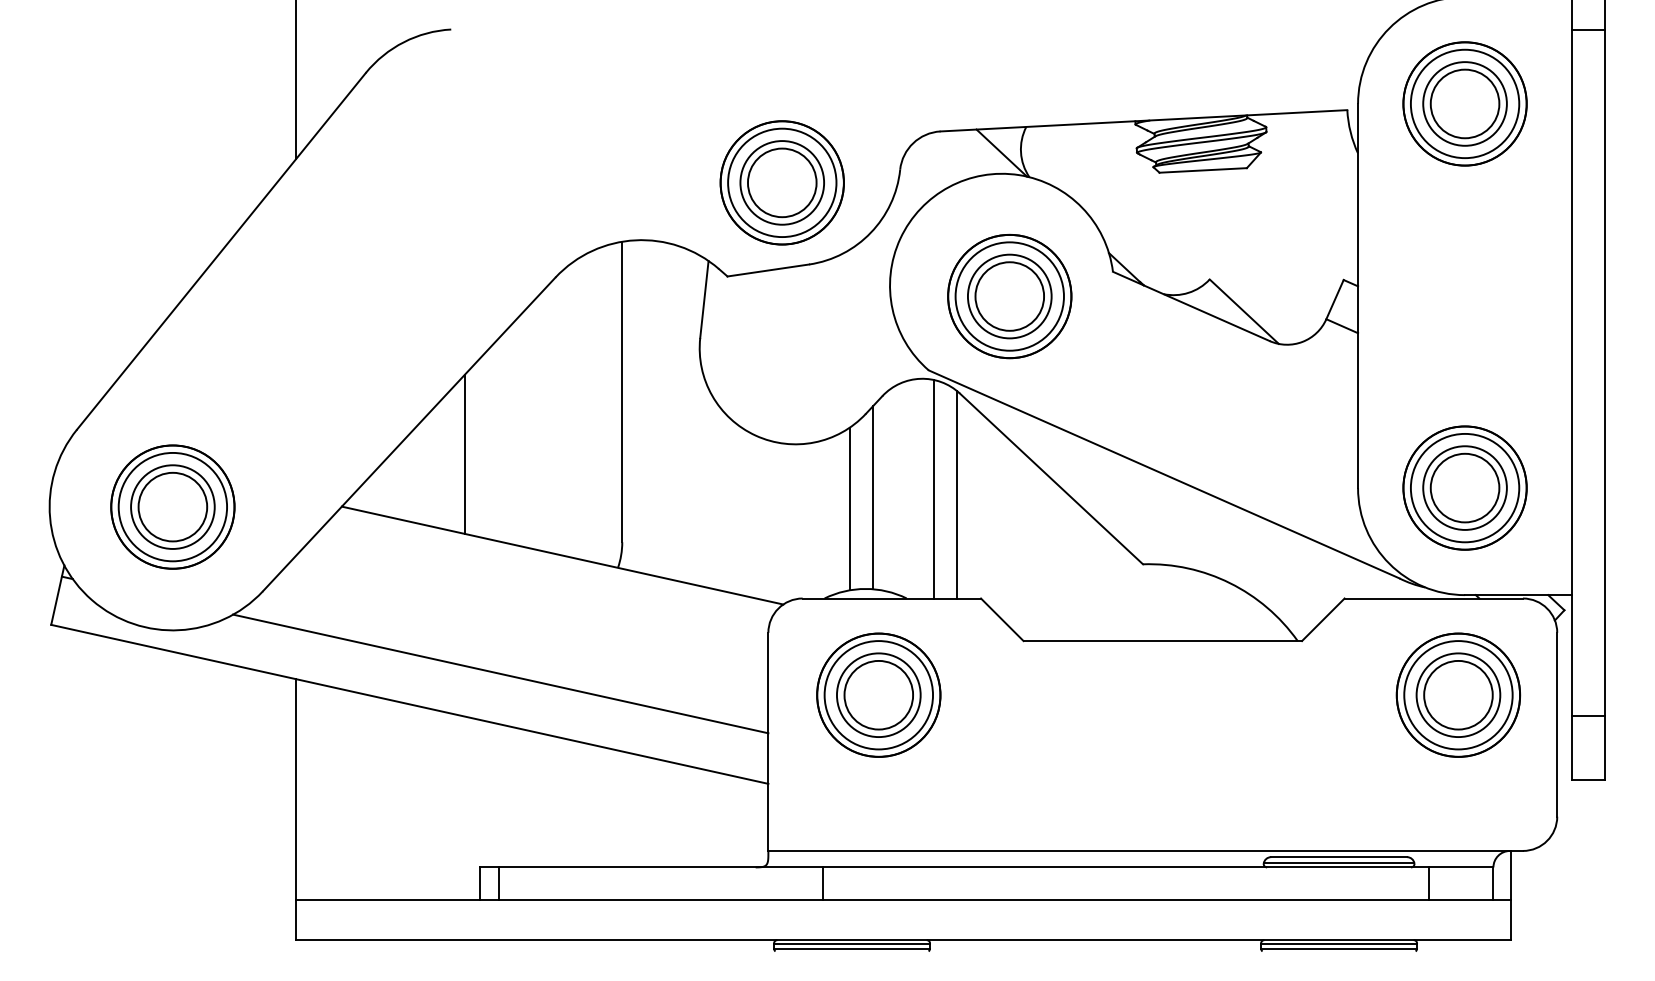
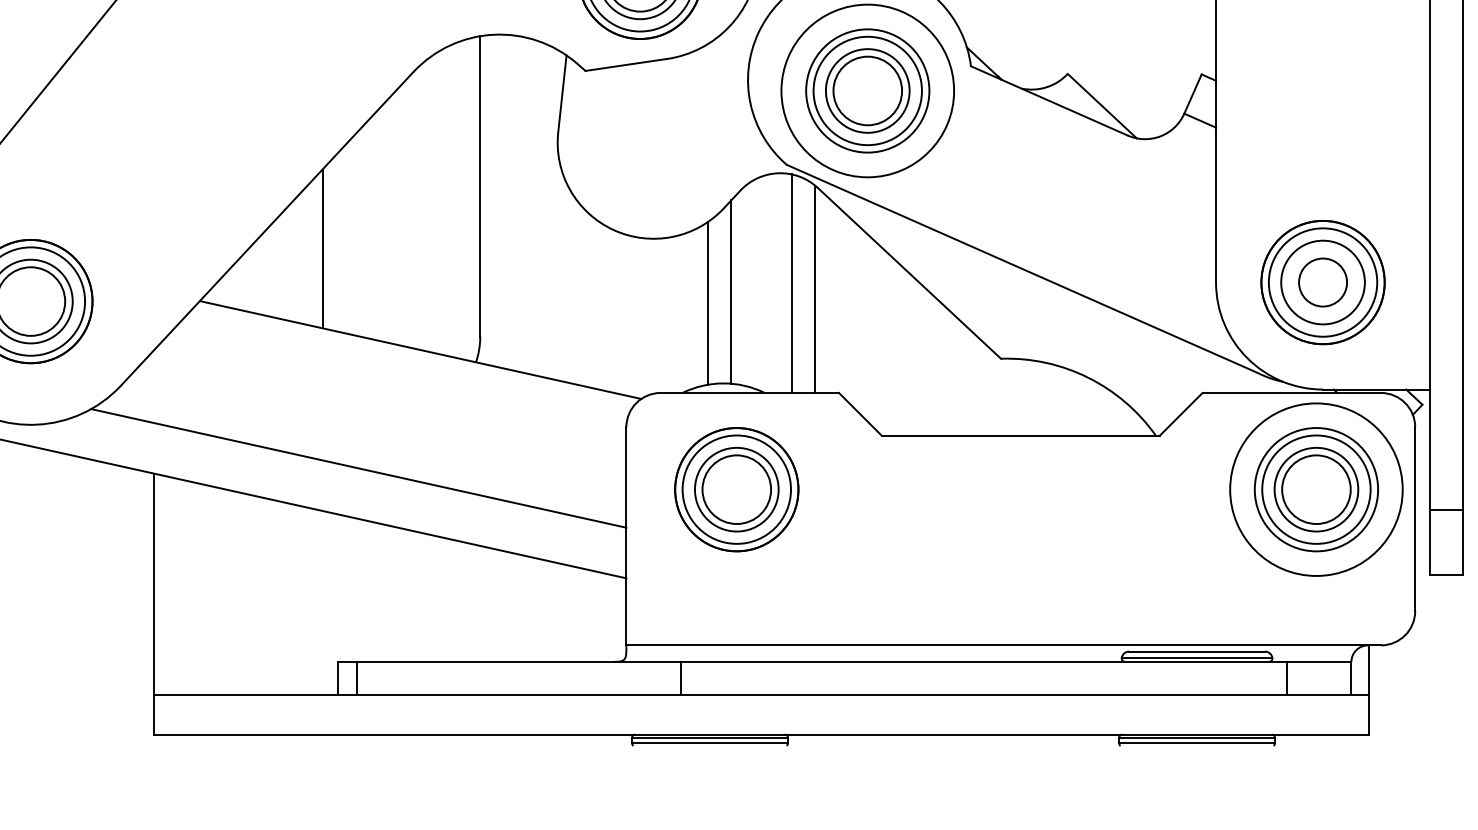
circle: (1009, 296) -> (867, 90), size x1.4
circle: (1464, 487) -> (1322, 281), size x0.7
circle: (1458, 694) -> (1316, 488), size x1.4

